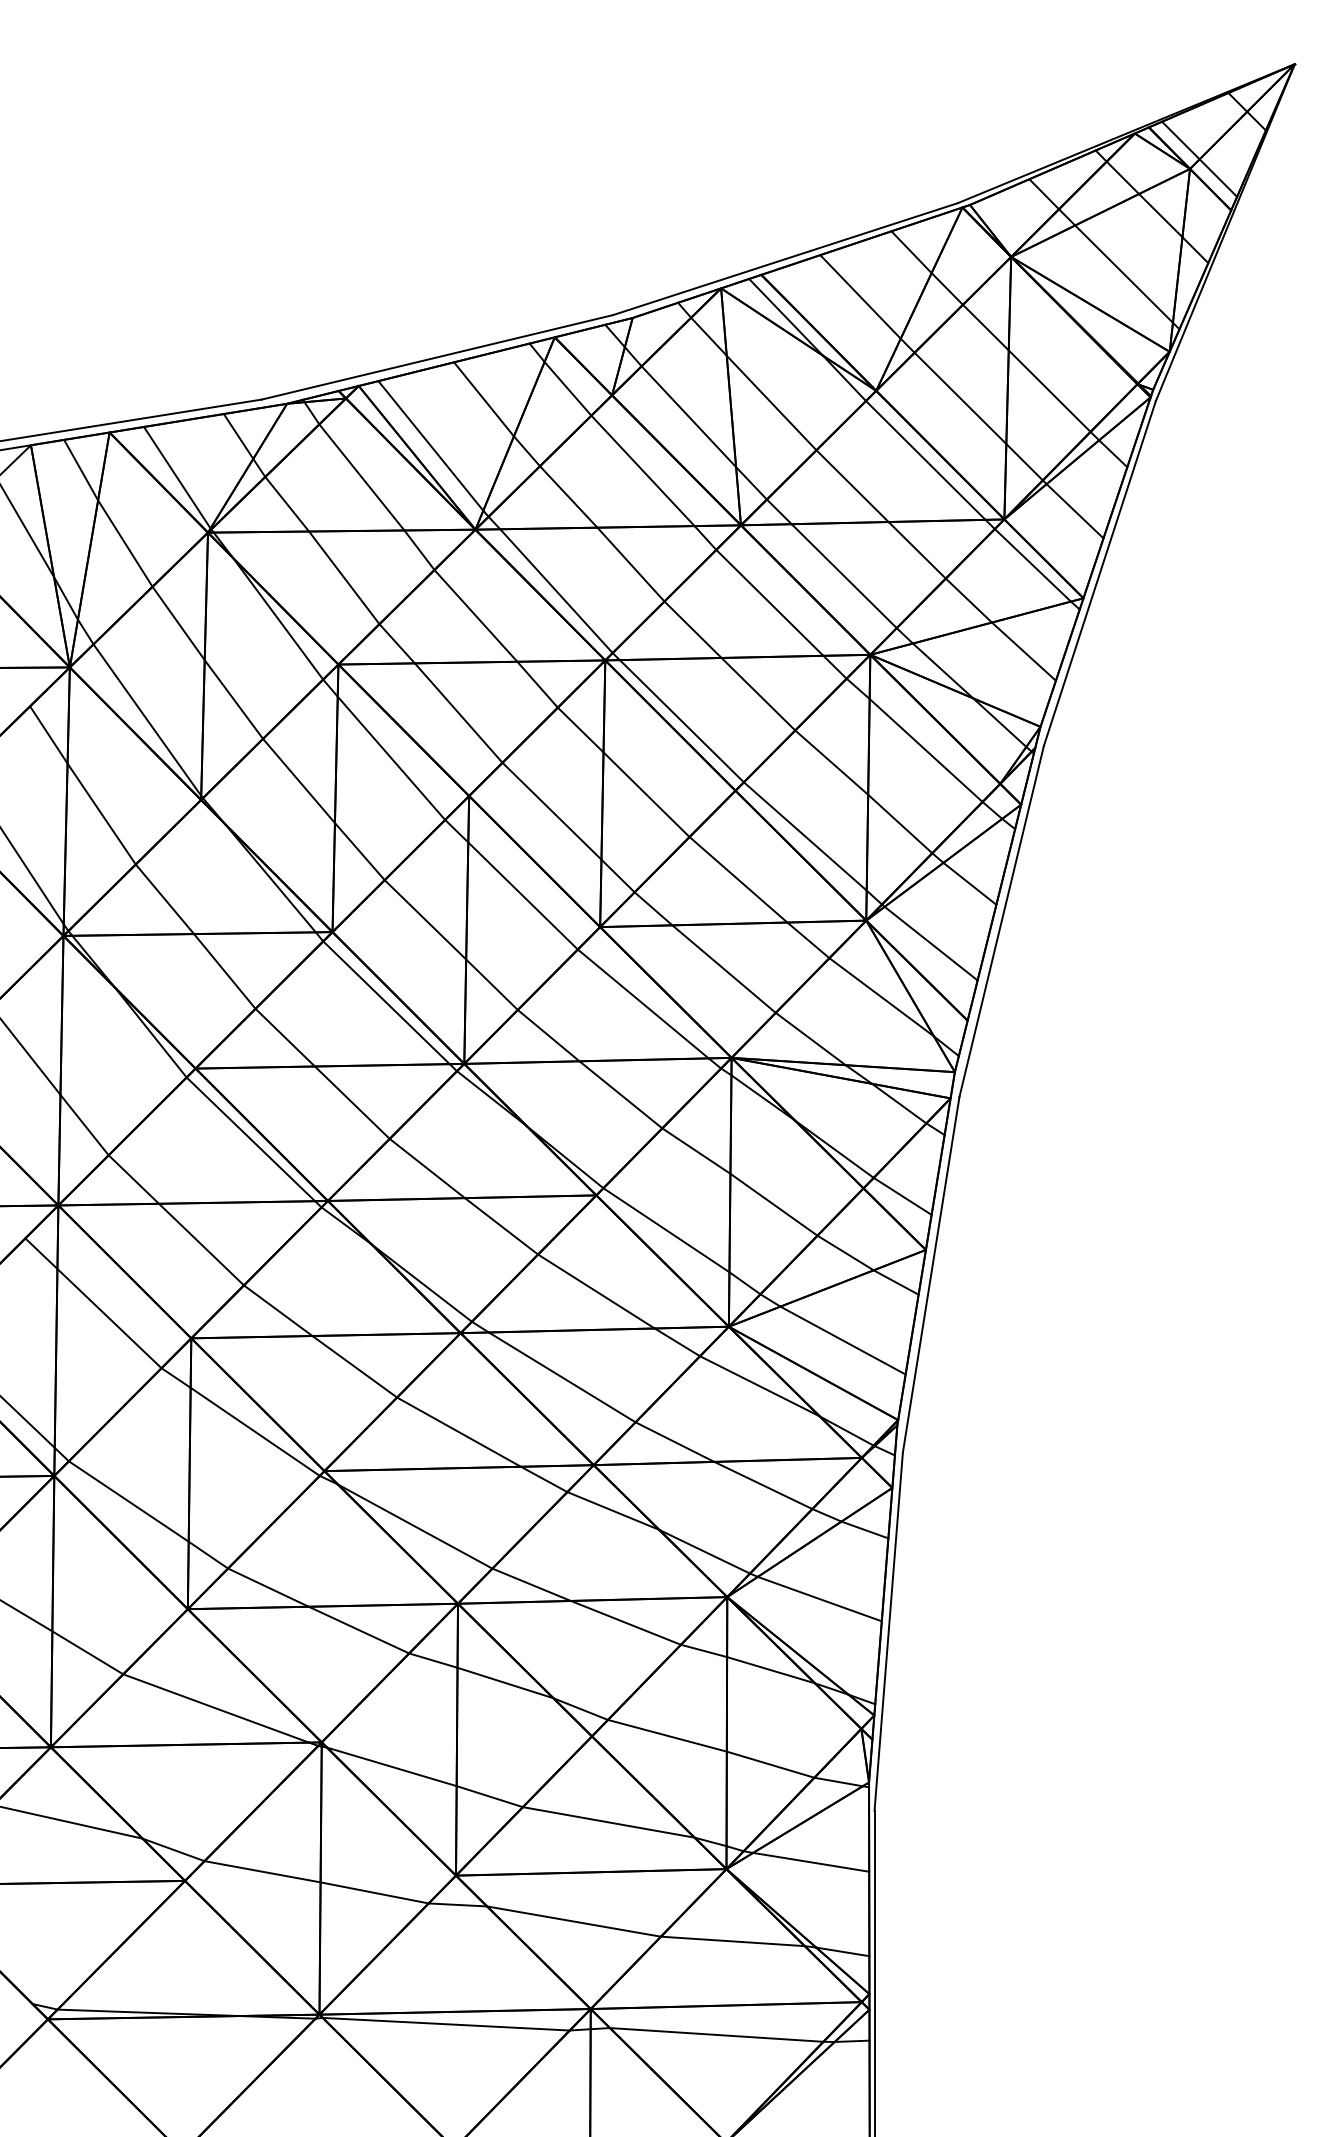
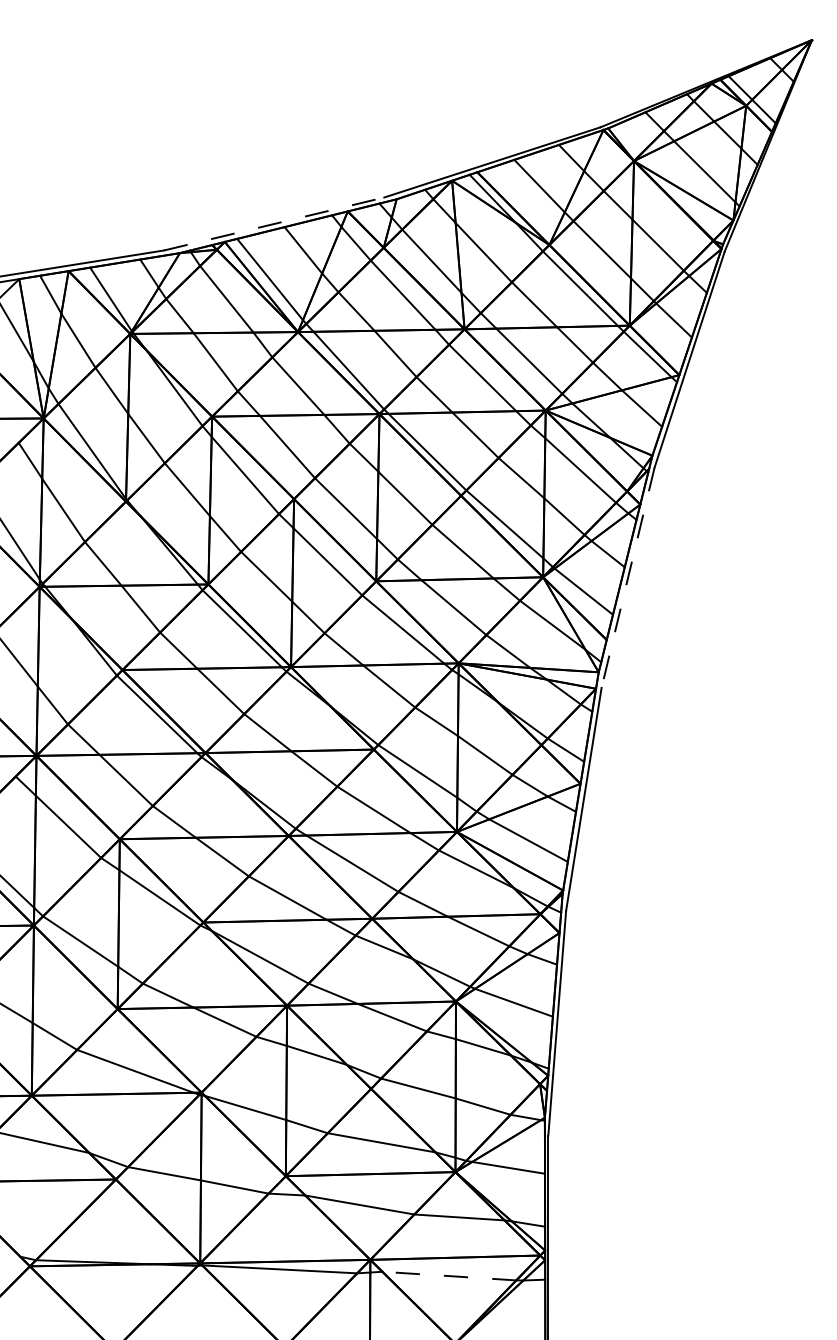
line: (437, 356) -> (274, 223), solid -> dashed
line: (1000, 922) -> (627, 578), solid -> dashed
line: (715, 2035) -> (448, 1276), solid -> dashed

